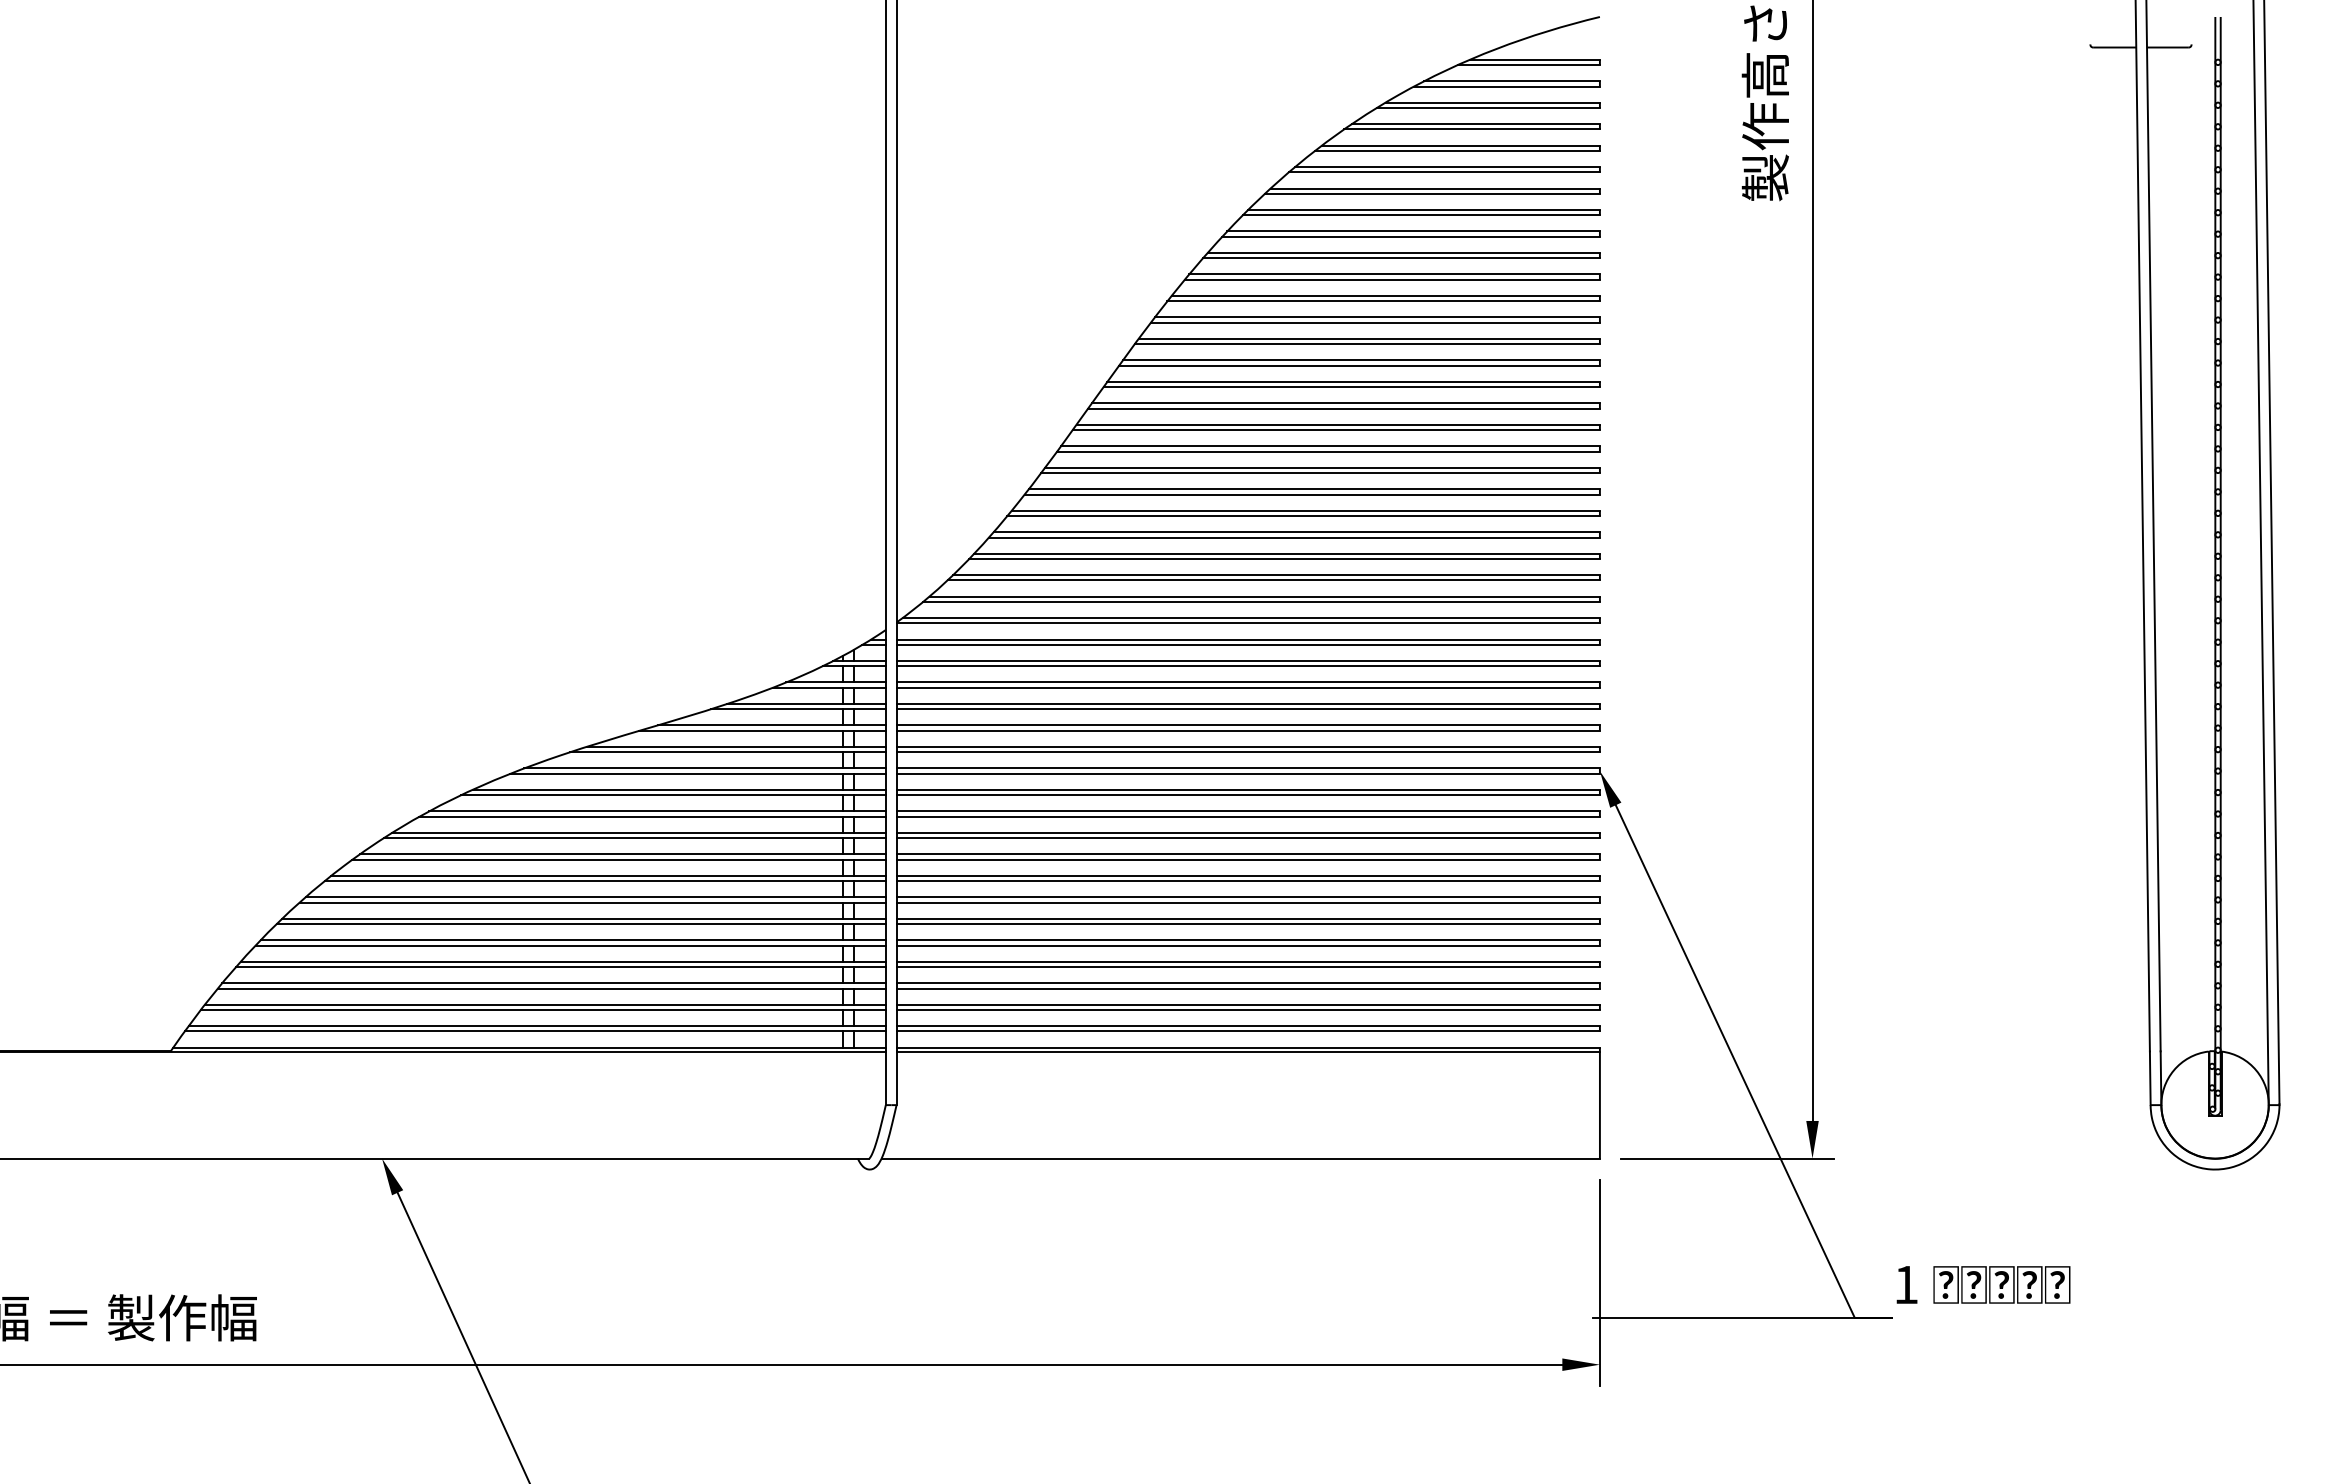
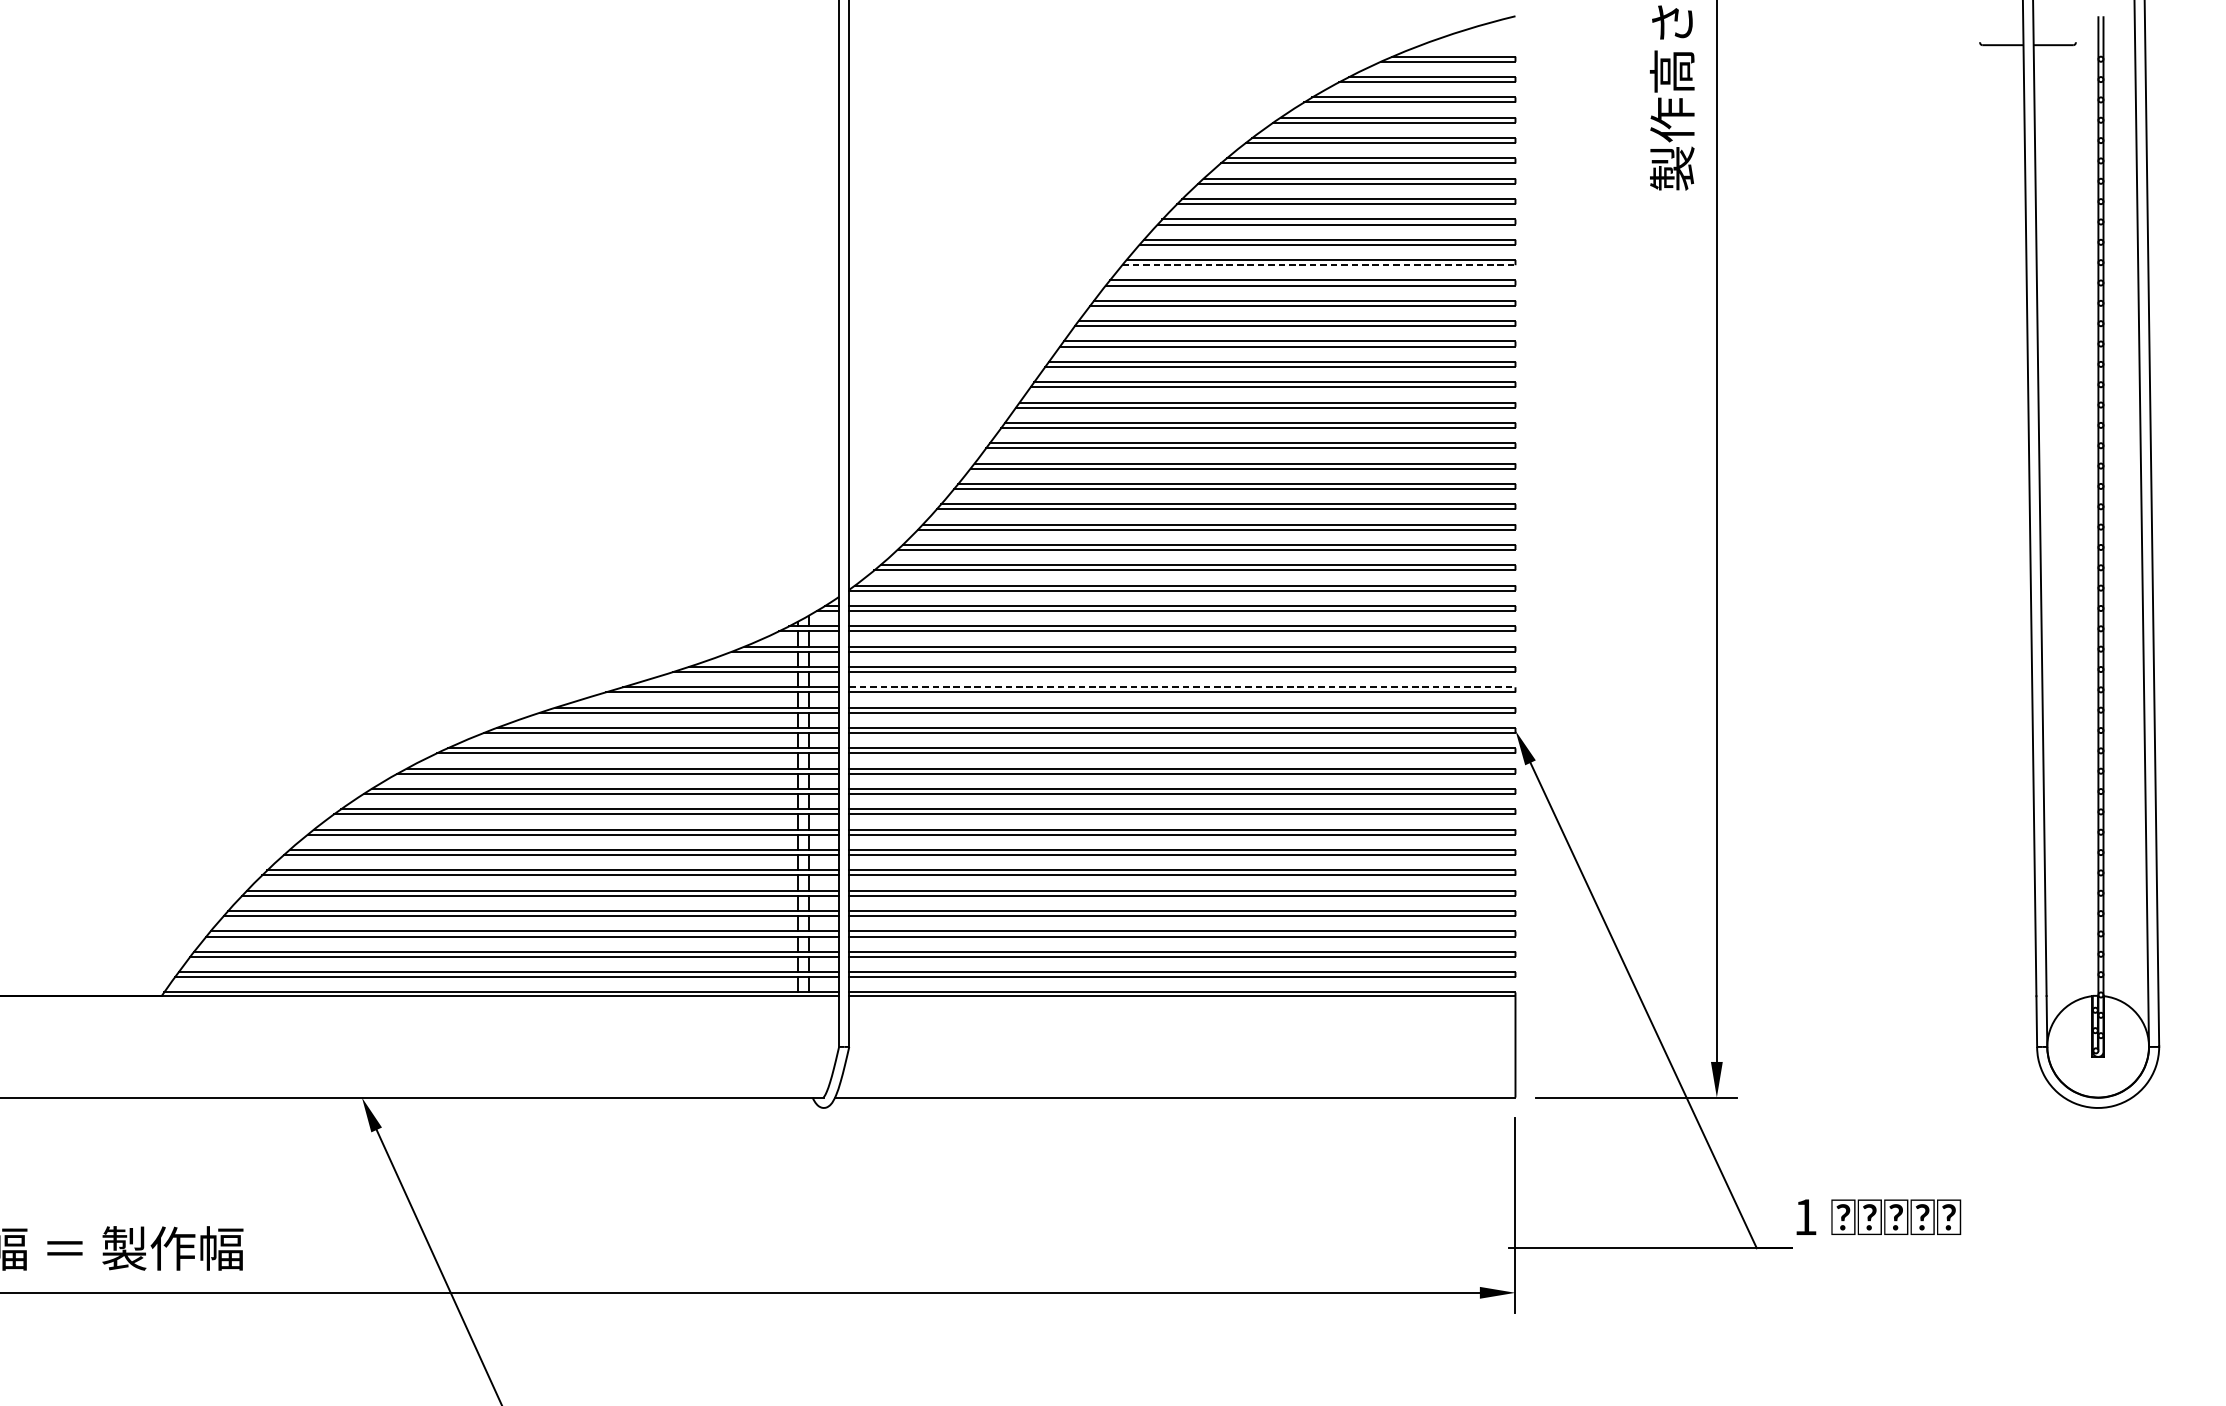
line: (1392, 279) -> (1319, 264), solid -> dashed
line: (1248, 725) -> (1182, 687), solid -> dashed

